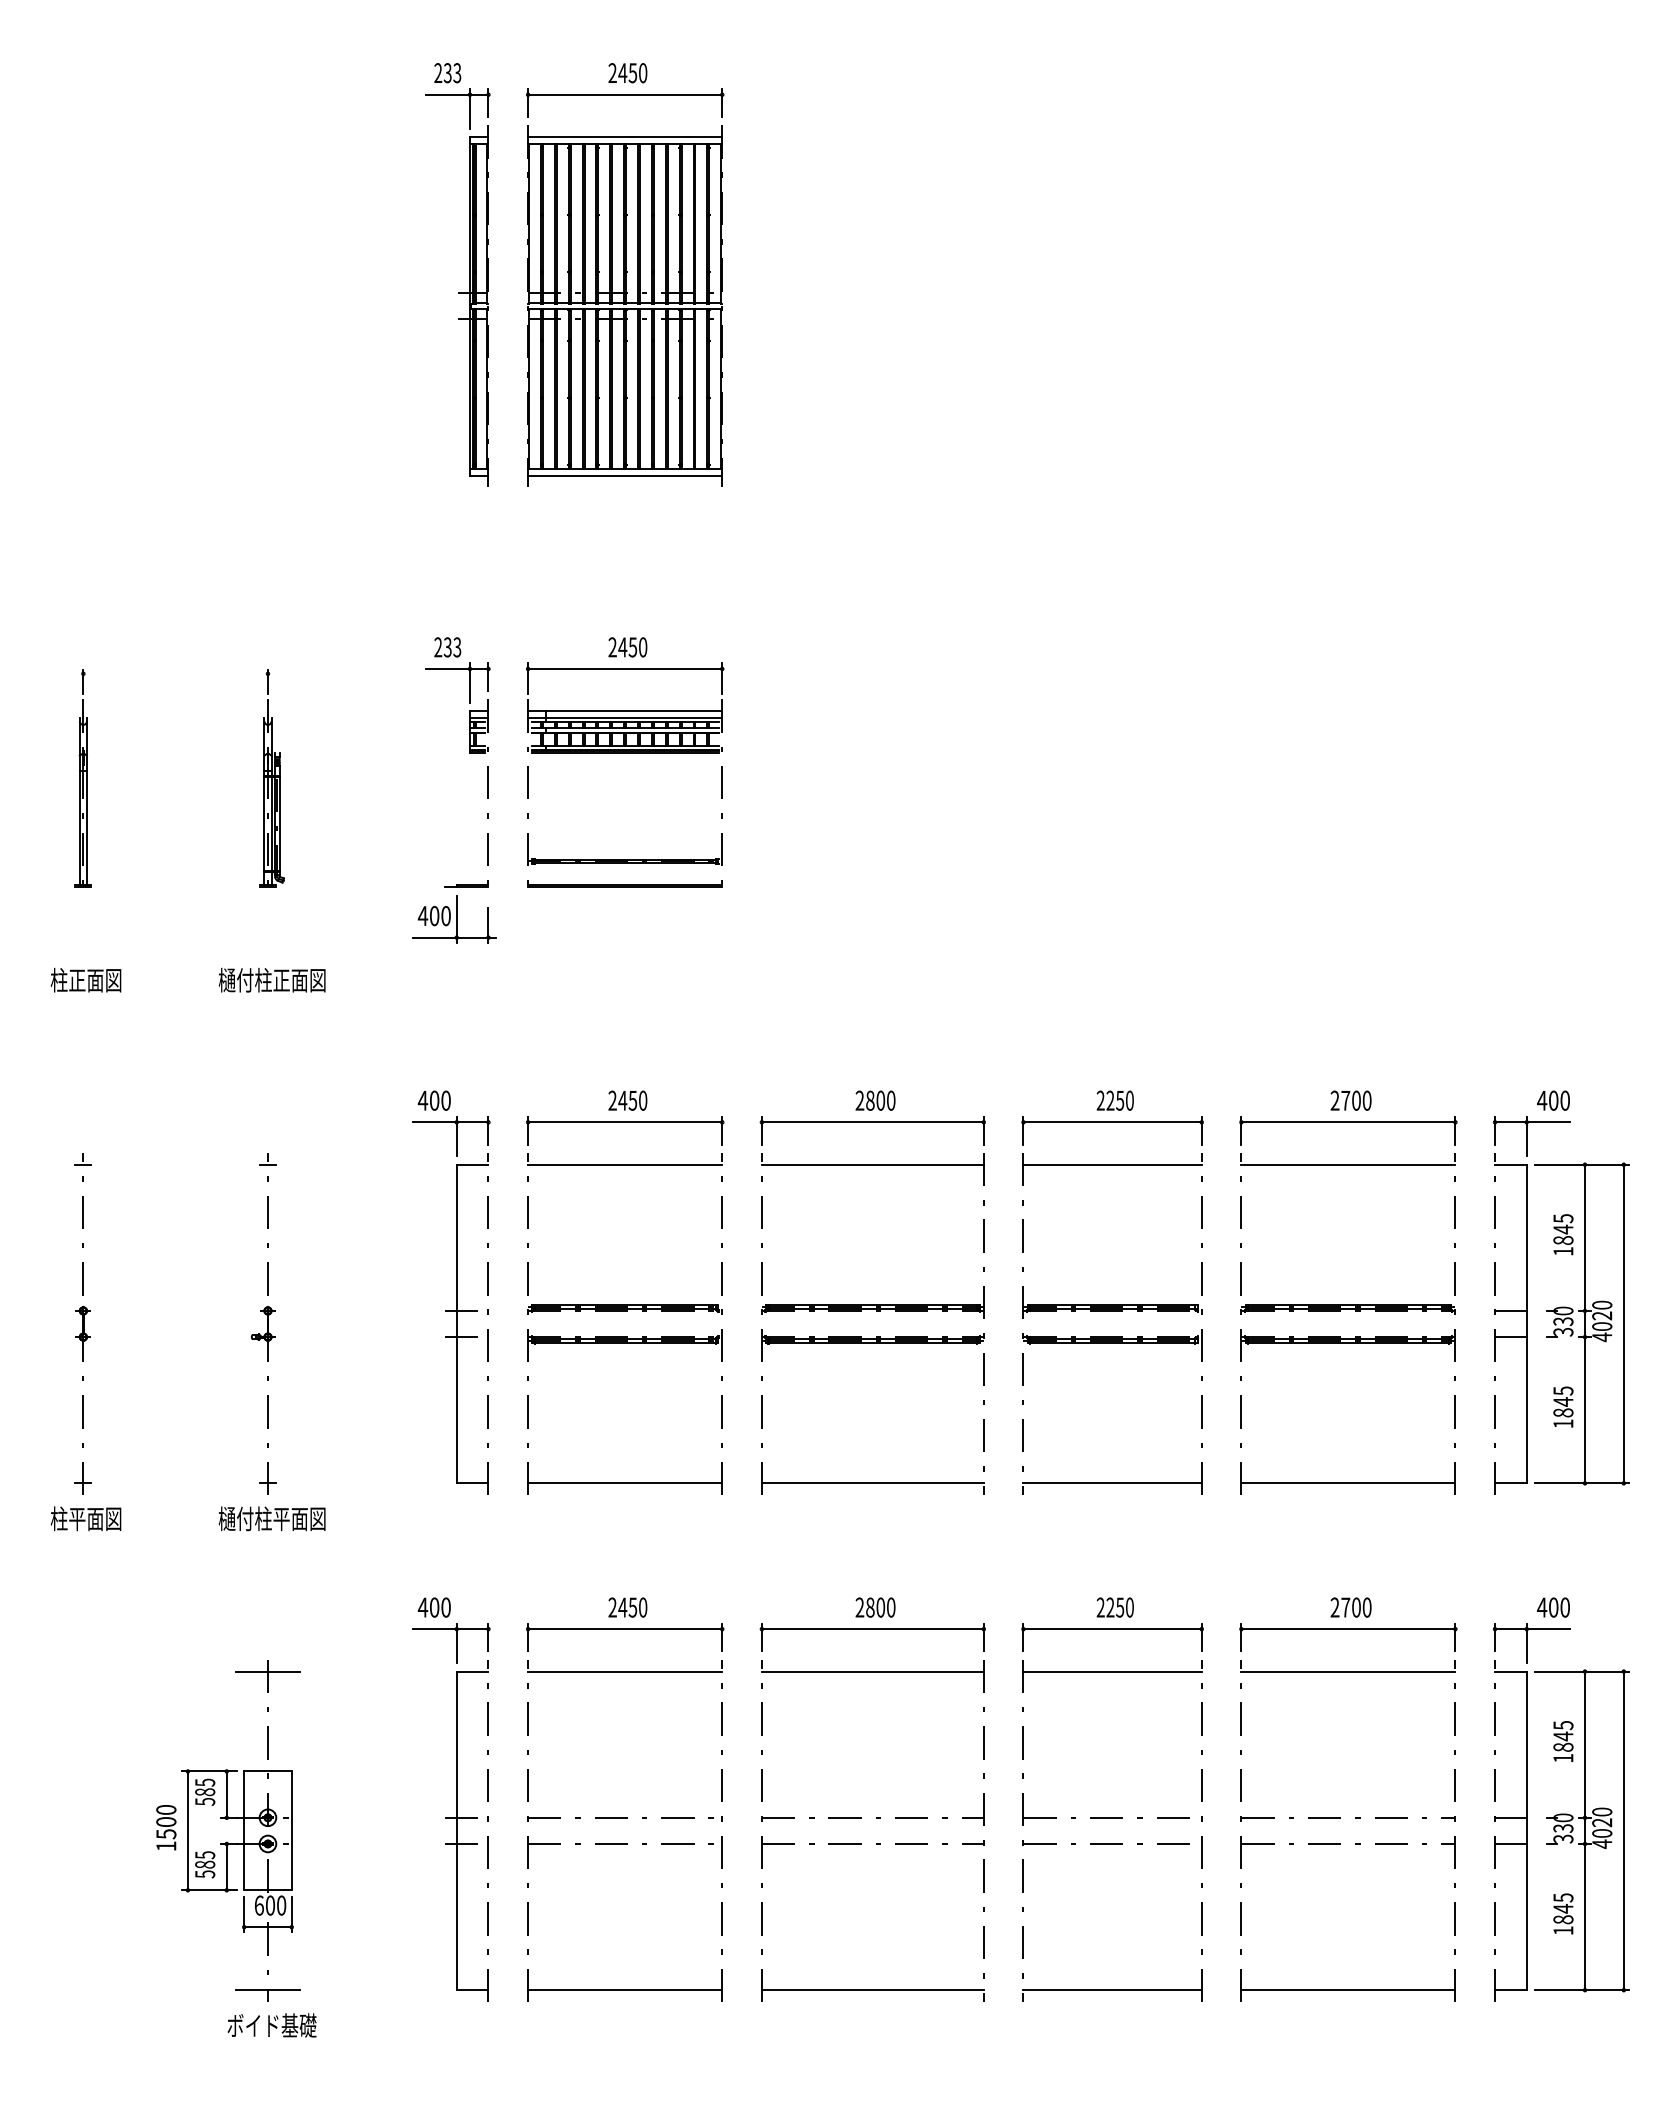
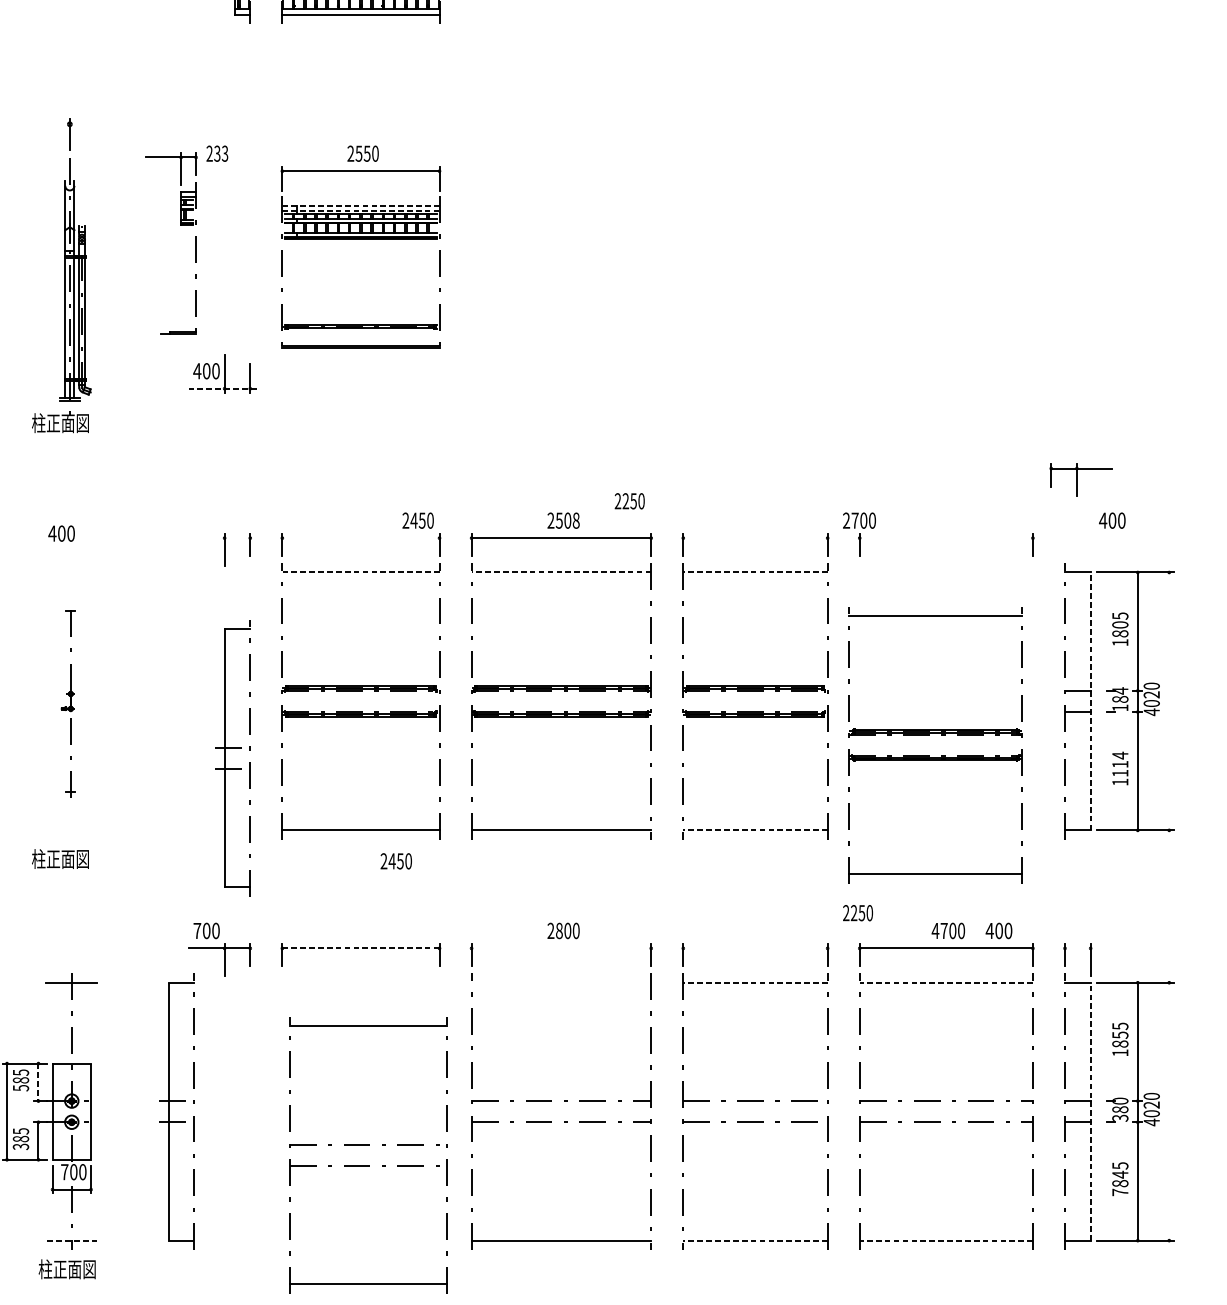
text: (622, 647) -> (358, 153), 2450 -> 2550
line: (624, 711) -> (360, 205), solid -> dashed
line: (625, 717) -> (361, 210), solid -> dashed
part: (469, 753) -> (180, 225), moved
part: (271, 778) -> (74, 259), size x1.6
line: (454, 937) -> (222, 388), solid -> dashed
text: (271, 979) -> (74, 422), 樋付柱正面図 -> 柱正面図
text: (433, 1100) -> (60, 533), moved
text: (627, 1100) -> (417, 520), moved
text: (880, 1100) -> (567, 520), 2800 -> 2508
text: (1114, 1100) -> (629, 501), moved
text: (1350, 1100) -> (858, 520), moved
line: (450, 1122) -> (219, 538), removed
line: (625, 1122) -> (361, 538), removed
line: (1112, 1122) -> (755, 538), removed
line: (1348, 1122) -> (946, 538), removed
part: (1531, 1136) -> (1080, 480), moved
line: (624, 1164) -> (360, 572), solid -> dashed
line: (872, 1164) -> (561, 572), solid -> dashed
line: (1112, 1164) -> (755, 572), solid -> dashed
text: (1563, 1229) -> (1120, 624), 1845 -> 1805
part: (1340, 1311) -> (929, 735), moved
text: (1563, 1321) -> (1120, 699), 330 -> 184
part: (263, 1323) -> (68, 701), size x0.7
part: (457, 1323) -> (225, 757), moved
line: (1526, 1323) -> (1090, 701), solid -> dashed
line: (1623, 1323) -> (1168, 701), removed
text: (1563, 1401) -> (1120, 764), 1845 -> 1114
line: (1112, 1483) -> (755, 830), solid -> dashed
text: (271, 1518) -> (74, 858), 樋付柱平面図 -> 柱正面図
text: (422, 1607) -> (196, 930), 400 -> 700
text: (627, 1607) -> (396, 861), moved
text: (1114, 1607) -> (857, 913), moved
text: (1334, 1607) -> (935, 930), 2700 -> 4700
text: (1553, 1607) -> (999, 930), moved
line: (625, 1629) -> (361, 948), solid -> dashed
line: (872, 1629) -> (561, 948), removed
line: (1112, 1629) -> (755, 948), removed
line: (1532, 1629) -> (1095, 948), removed
line: (872, 1671) -> (561, 982), removed
line: (1112, 1671) -> (755, 982), solid -> dashed
line: (1348, 1671) -> (946, 982), solid -> dashed
text: (1563, 1736) -> (1120, 1035), 1845 -> 1855
line: (226, 1795) -> (38, 1083), solid -> dashed
part: (624, 1818) -> (367, 1145), moved
text: (1563, 1828) -> (1120, 1109), 330 -> 380
part: (457, 1830) -> (169, 1111), moved
line: (1526, 1830) -> (1090, 1111), solid -> dashed
line: (1623, 1830) -> (1168, 1111), removed
text: (204, 1873) -> (20, 1146), 585 -> 385
text: (258, 1905) -> (64, 1172), 600 -> 700
text: (1563, 1930) -> (1120, 1192), 1845 -> 7845
line: (267, 1990) -> (71, 1240), solid -> dashed
line: (1112, 1990) -> (755, 1240), solid -> dashed
line: (1348, 1990) -> (946, 1240), solid -> dashed
text: (271, 2025) -> (74, 1269), ボイド基礎 -> 柱正面図

